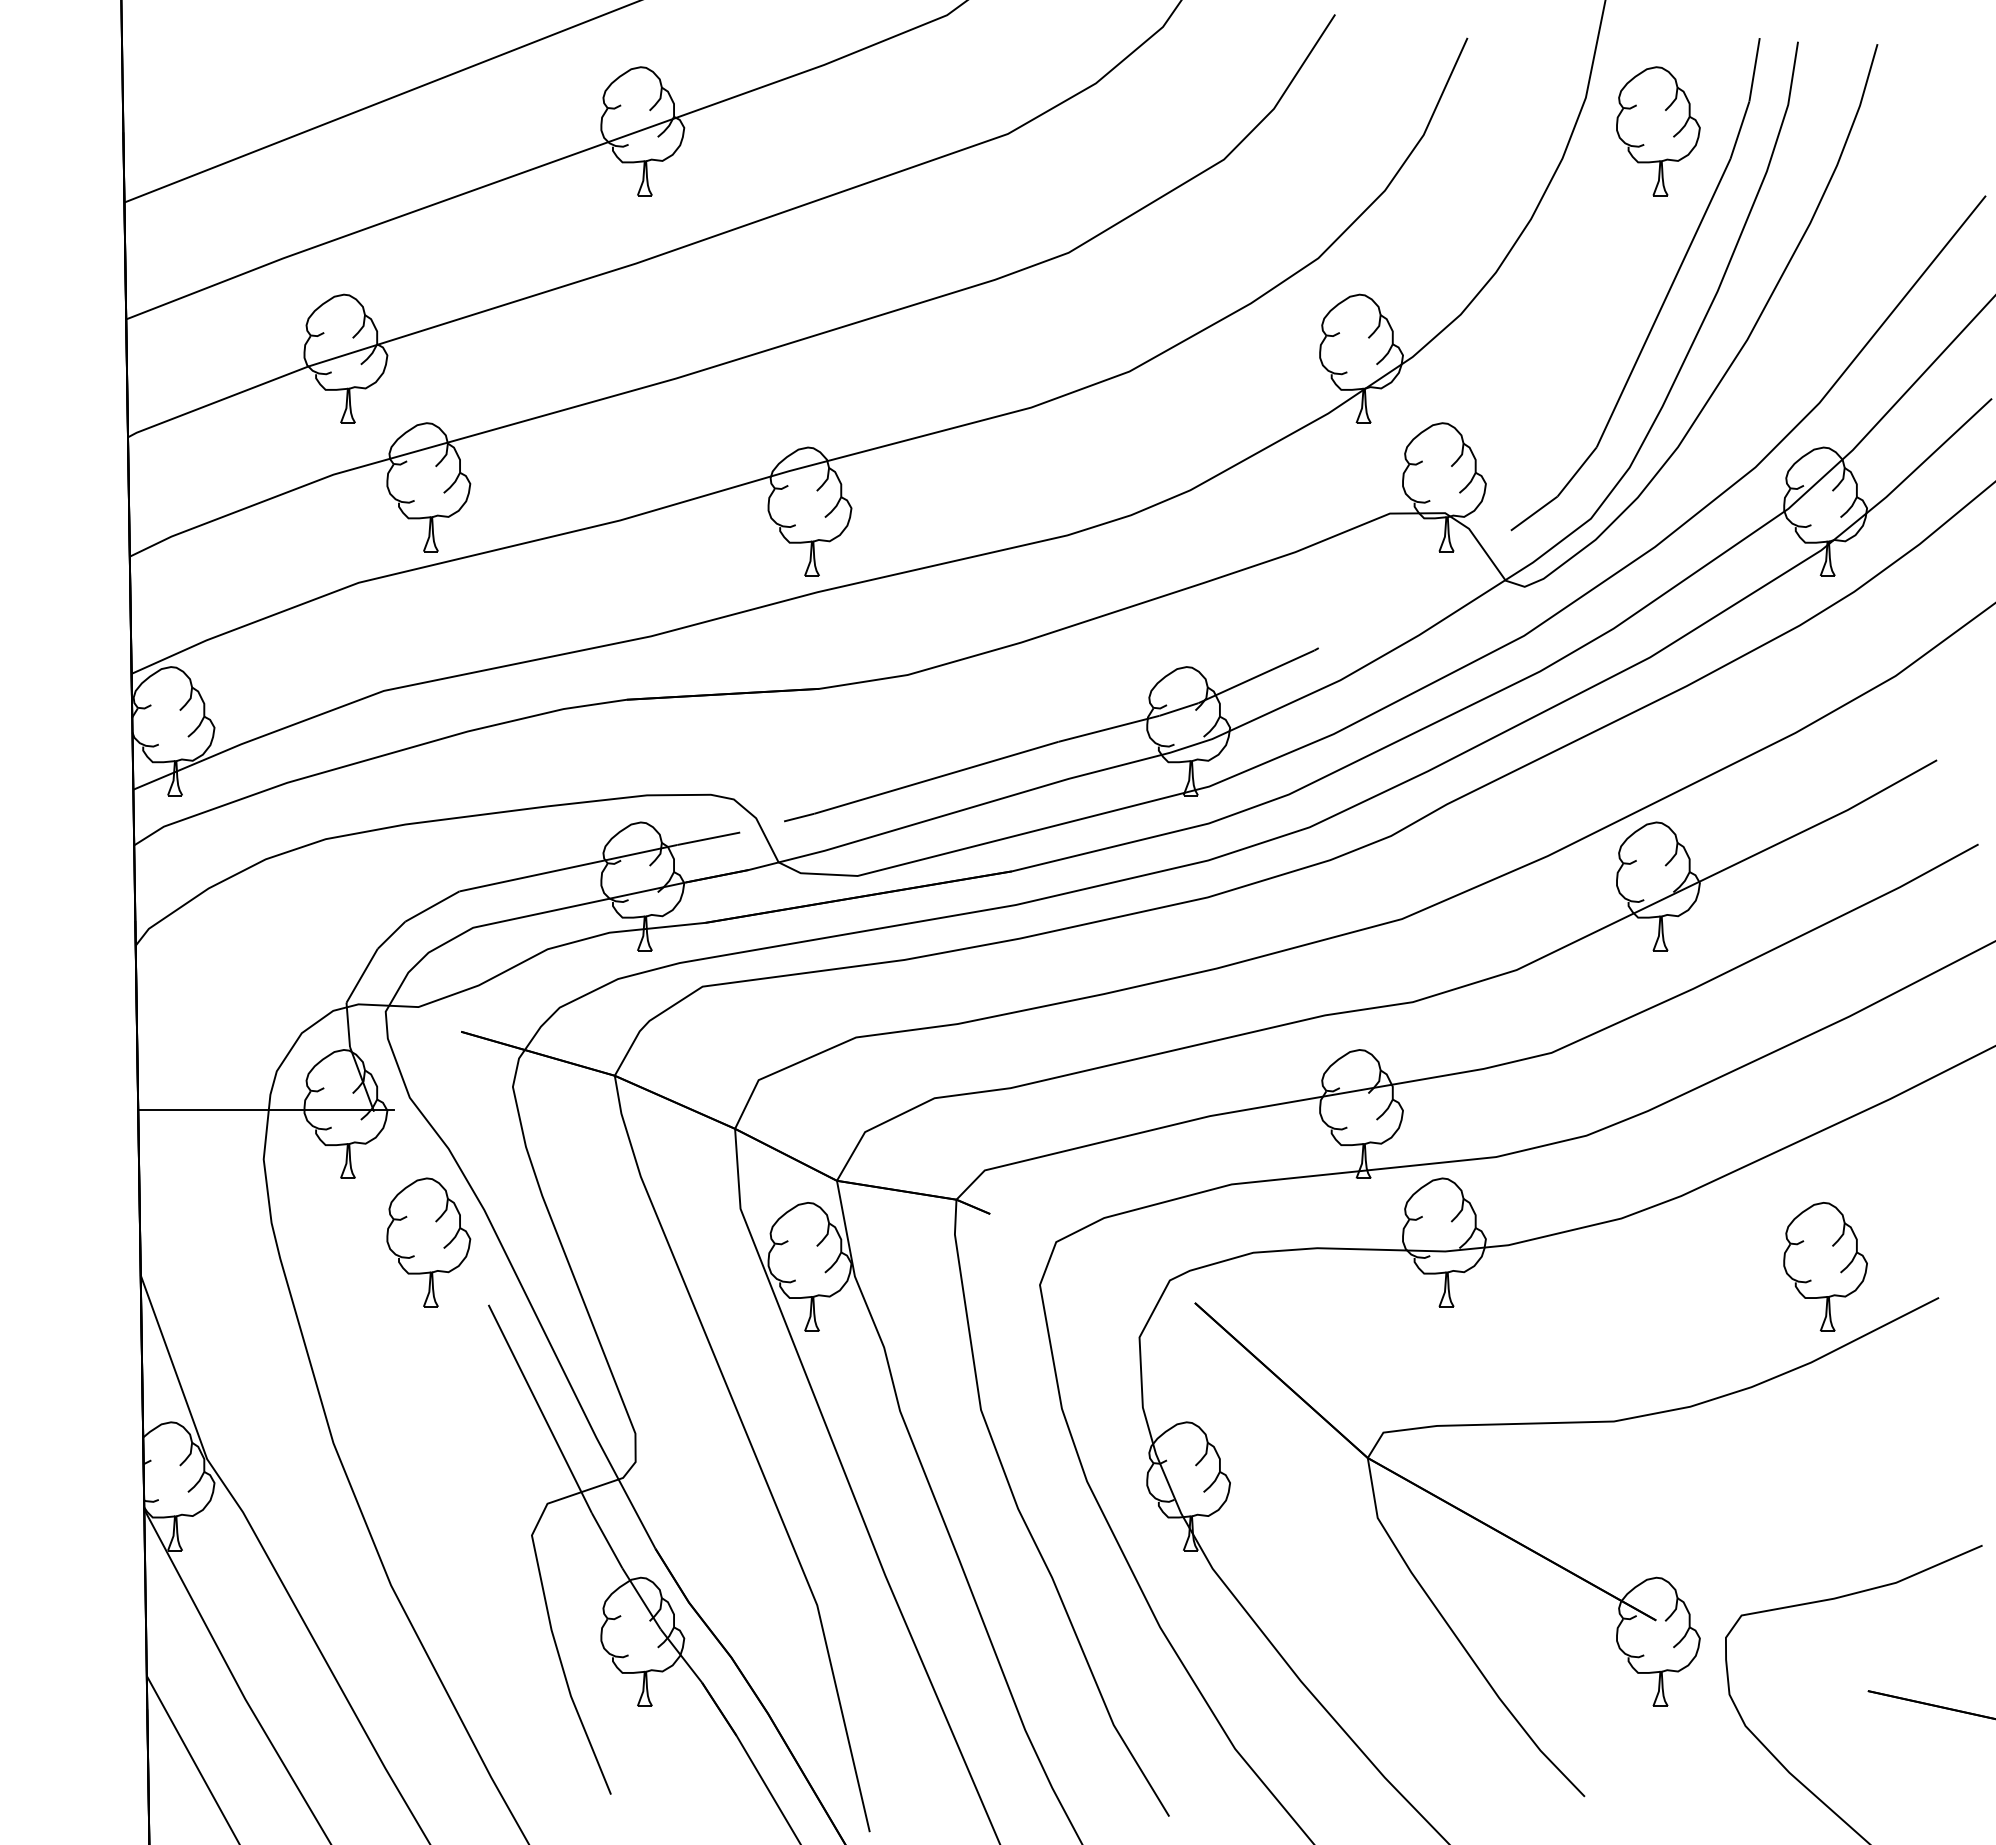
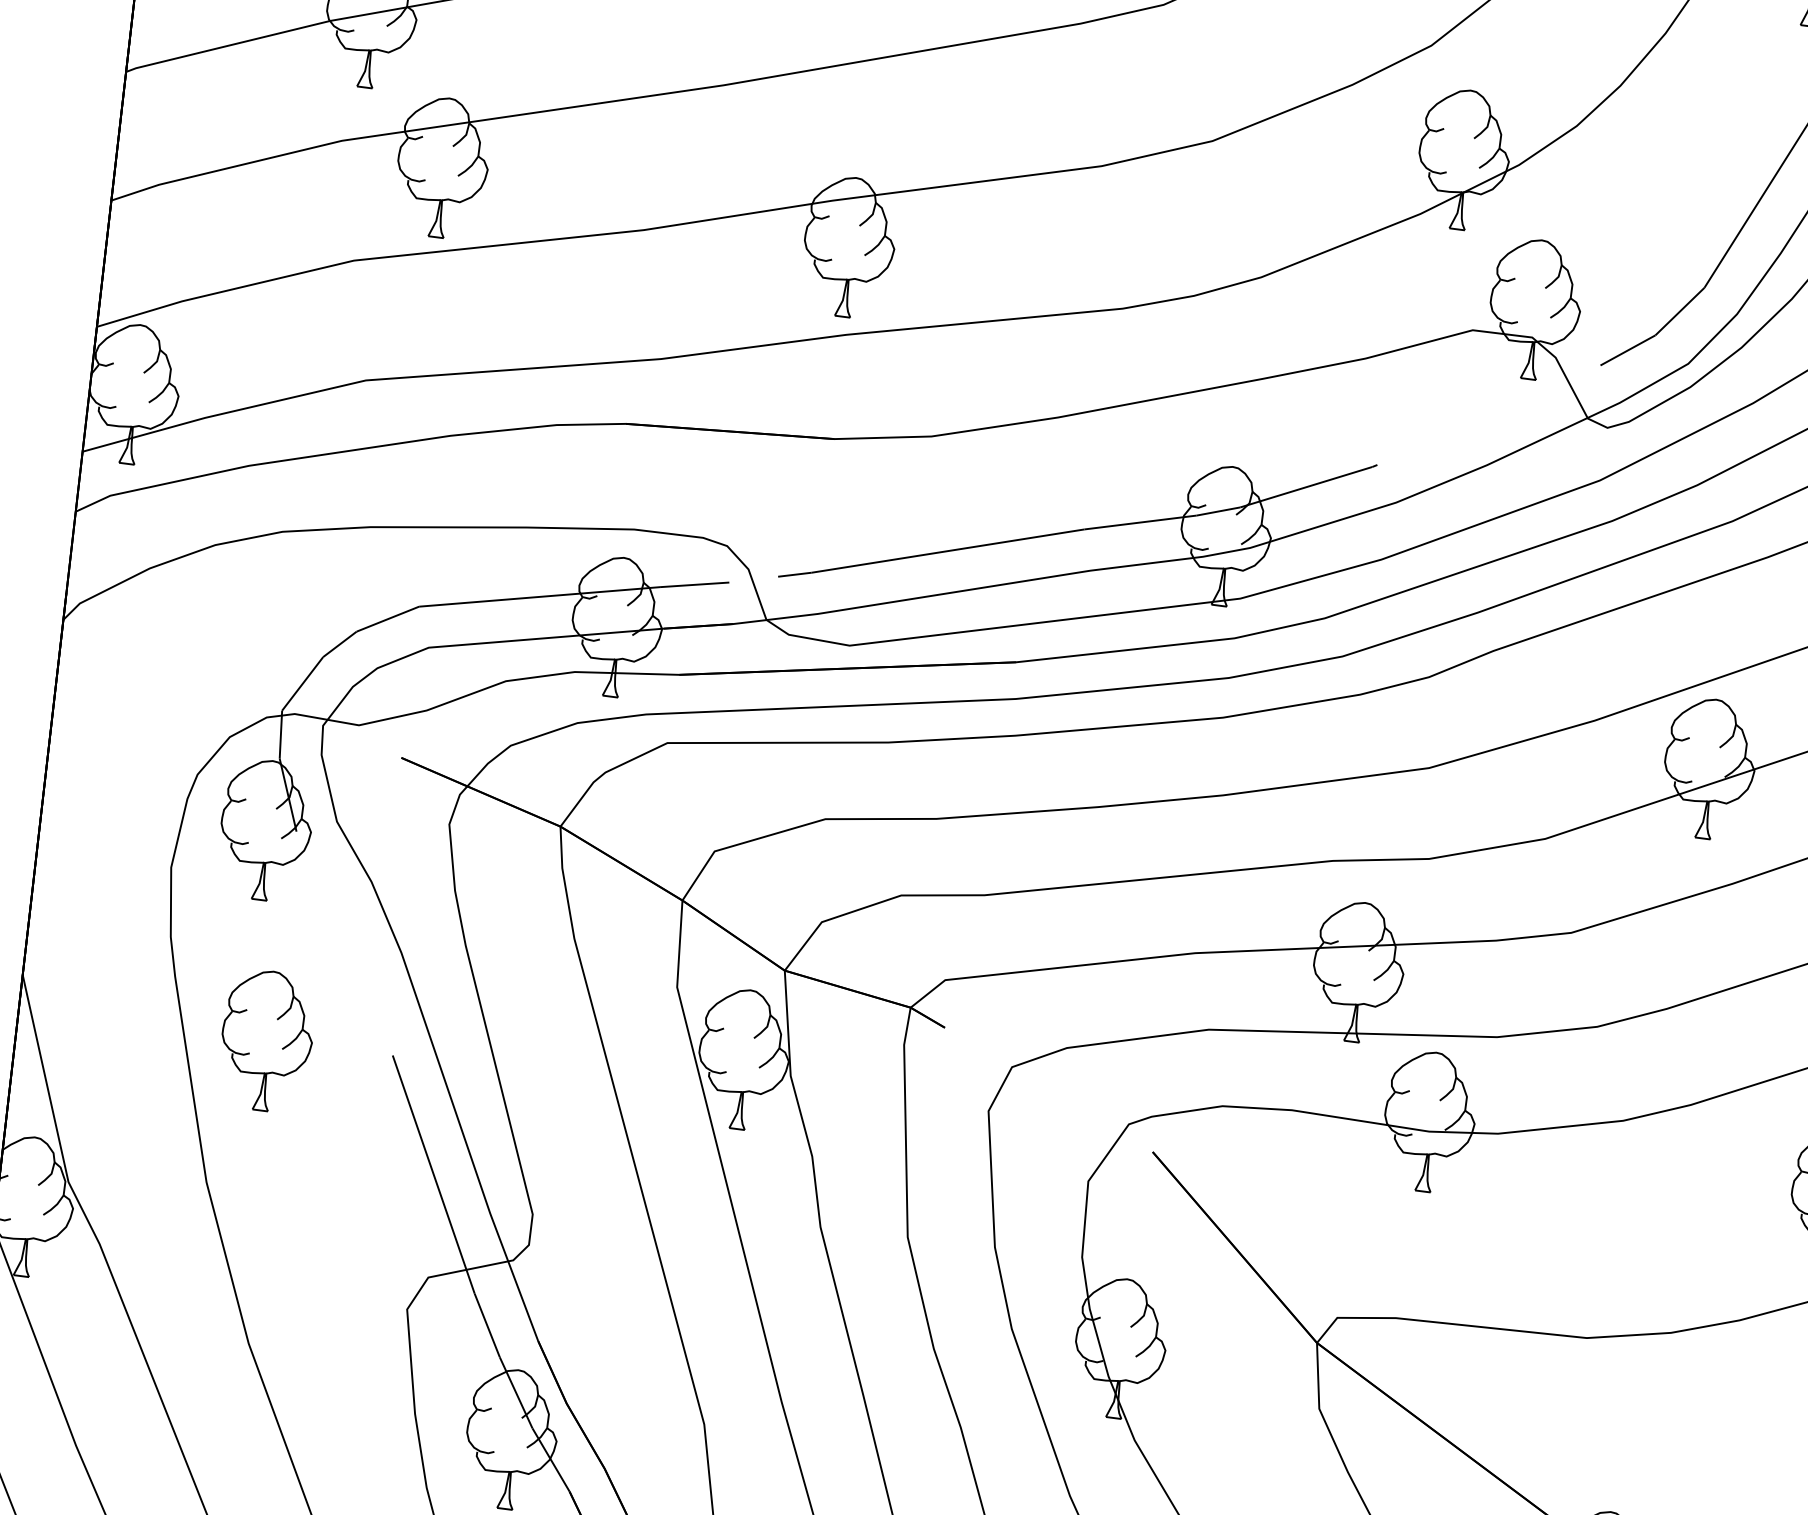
line: (266, 1109) -> (181, 814), removed
part: (428, 1242) -> (266, 1040), moved

